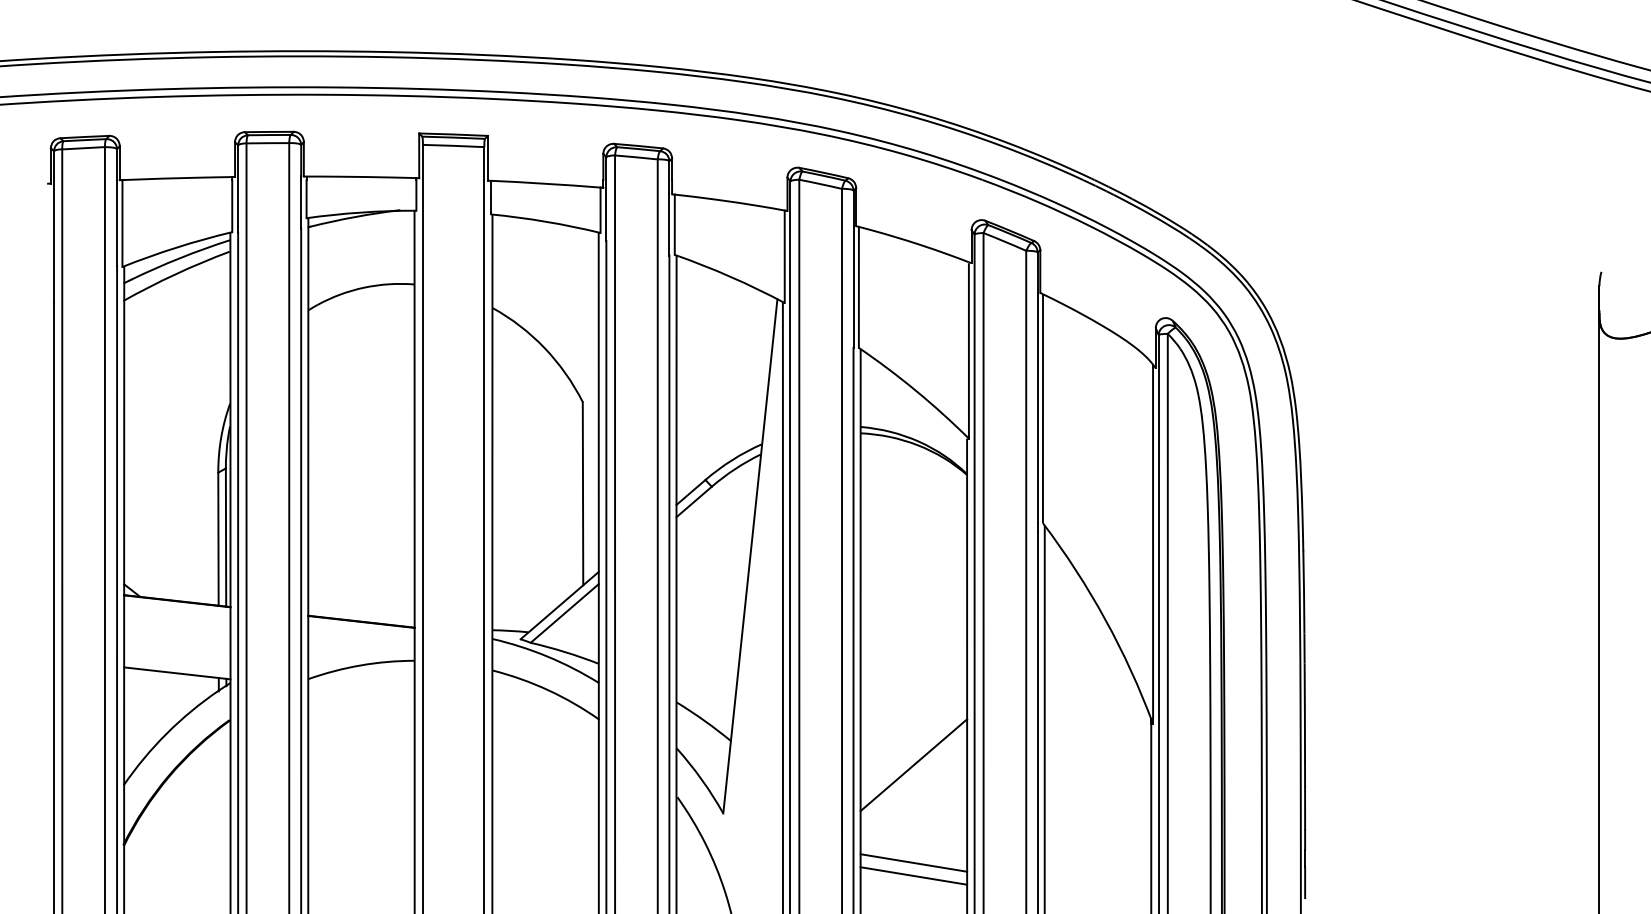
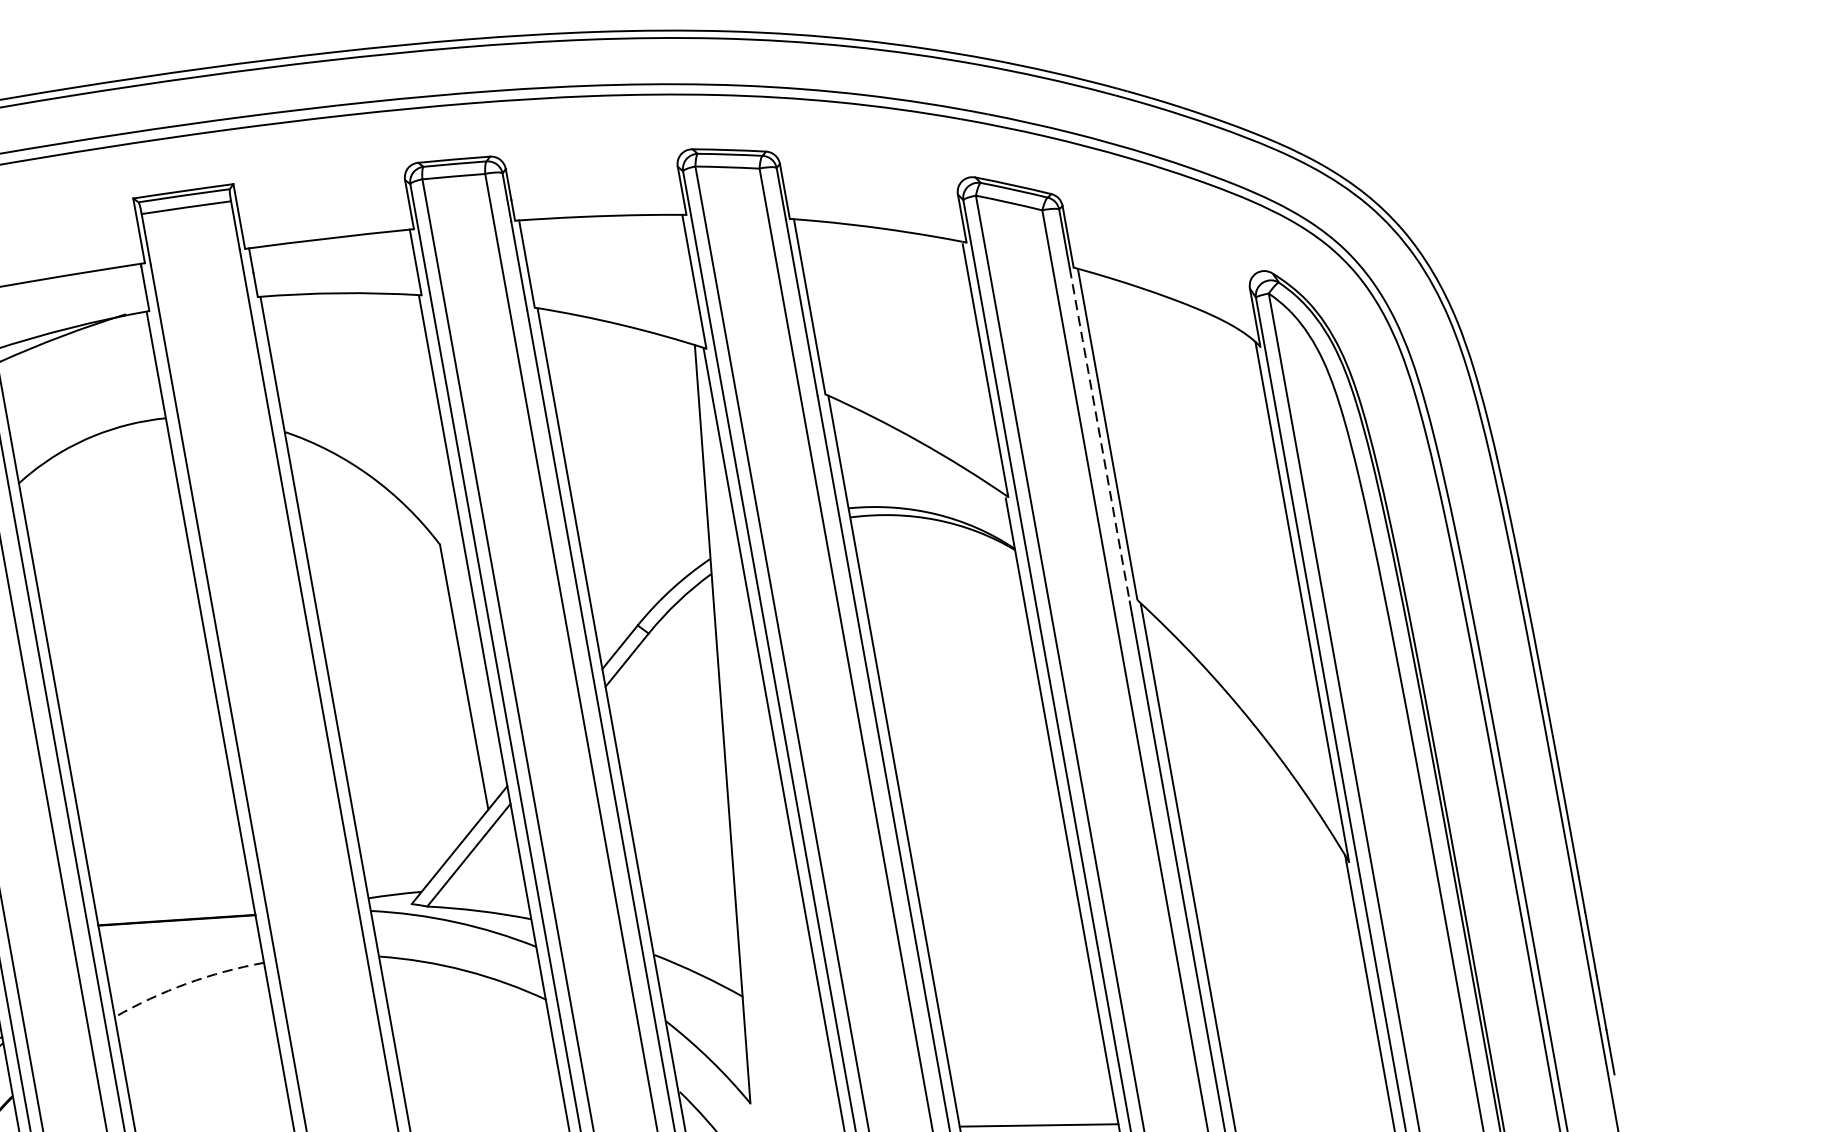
line: (1037, 408) -> (1099, 435), solid -> dashed
arc: (360, 665) -> (186, 983), solid -> dashed
line: (913, 765) -> (1013, 984), removed

